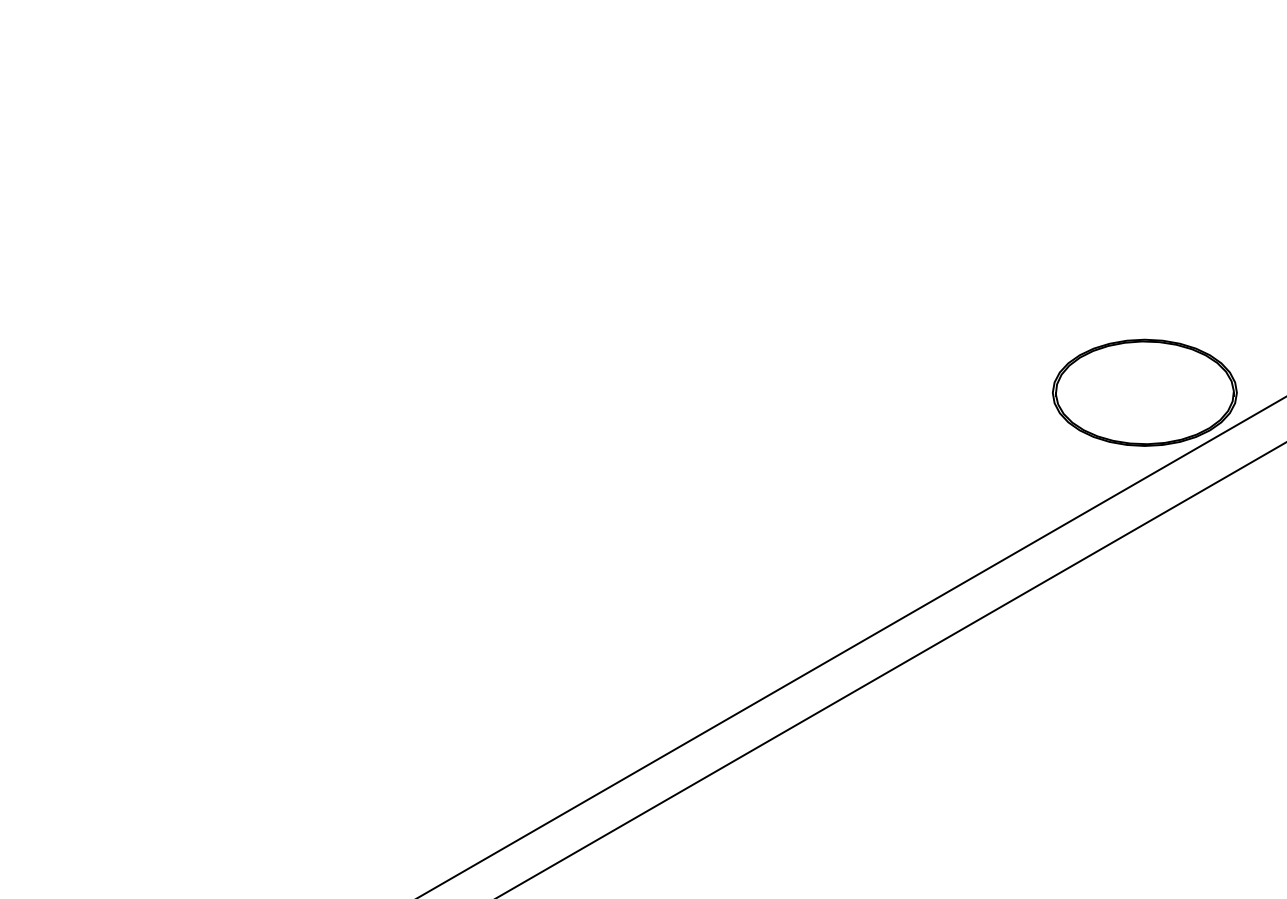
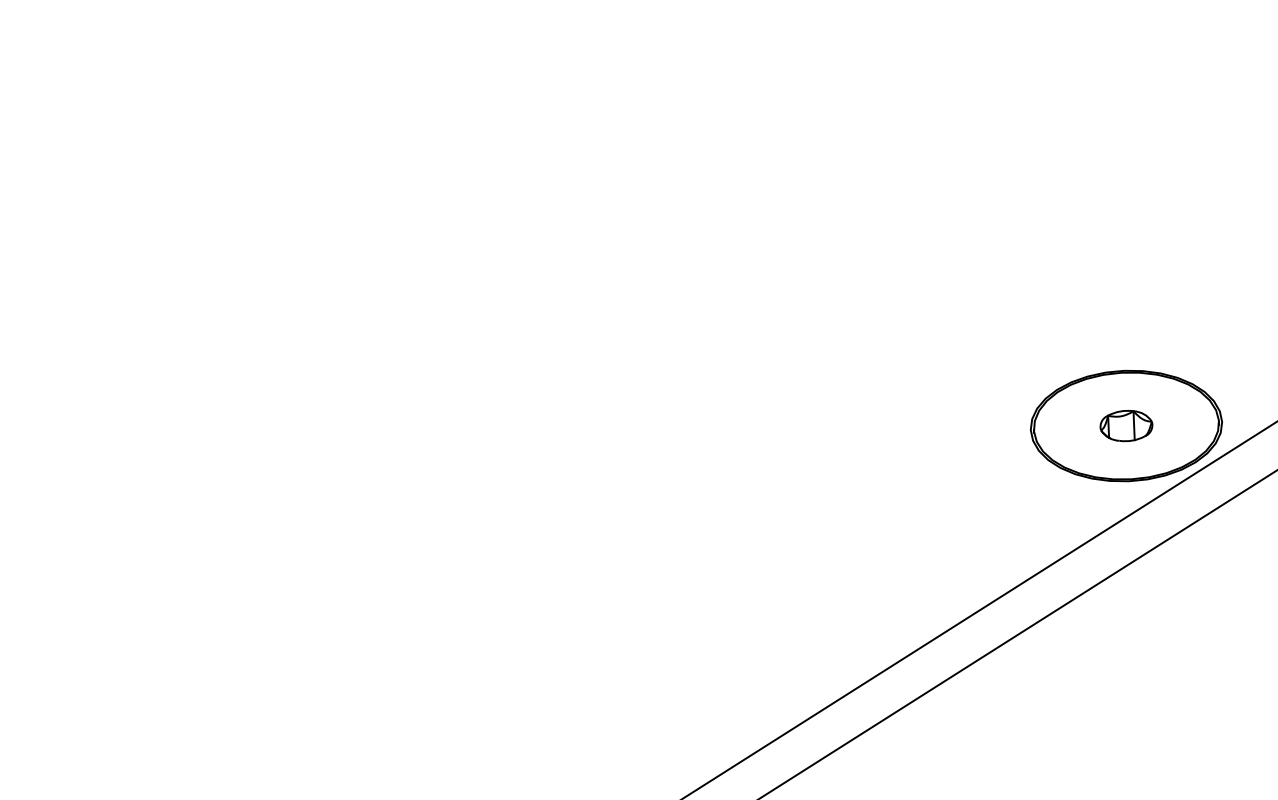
part: (1144, 392) -> (1126, 425), added

